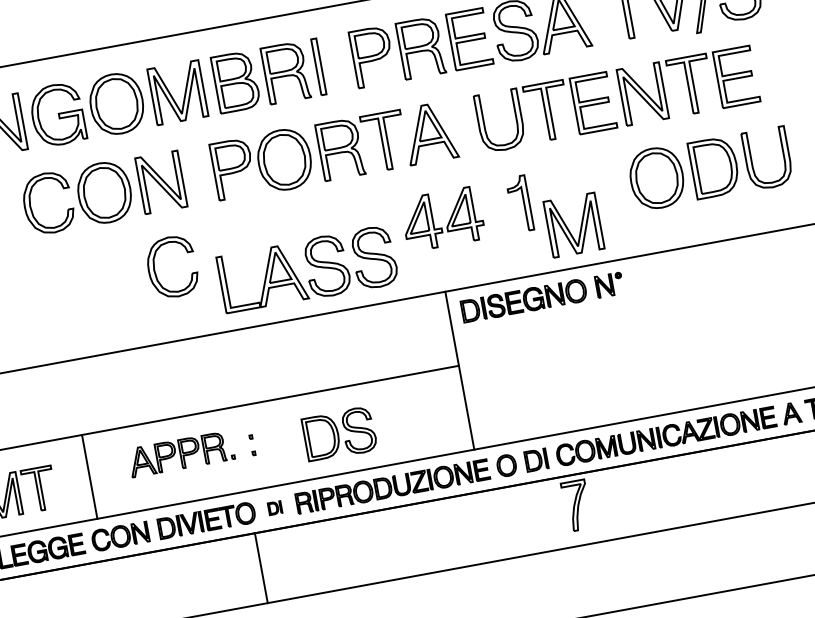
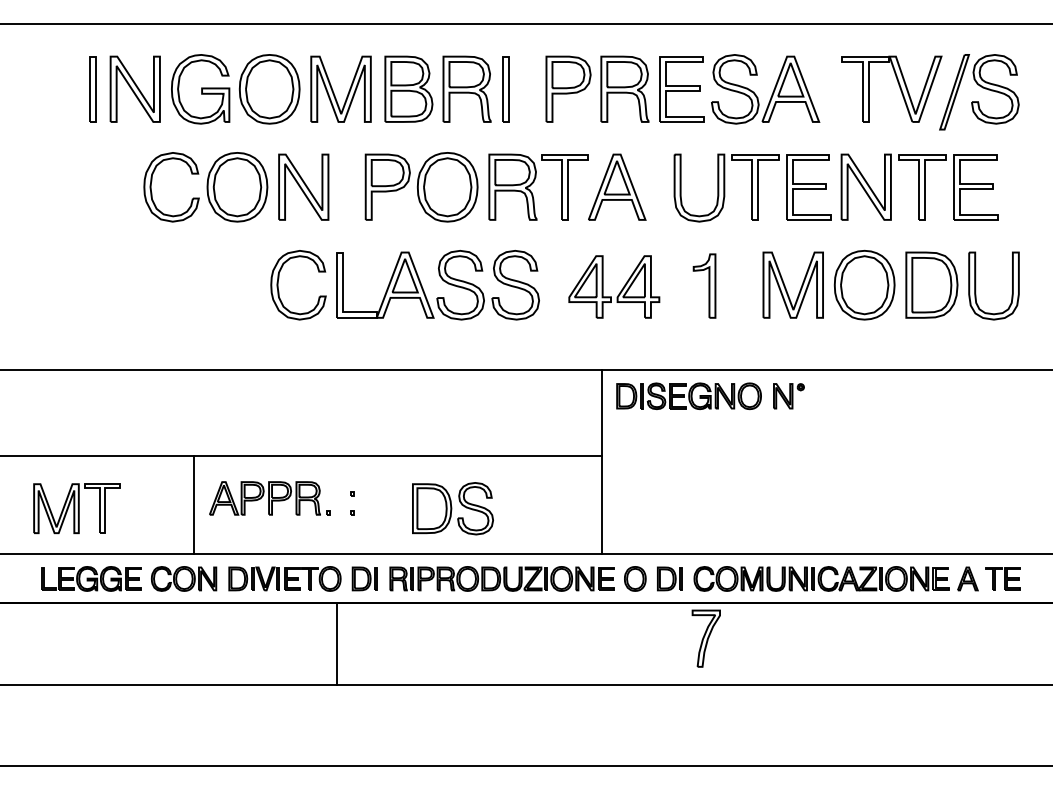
part: (567, 226) -> (785, 285), moved
part: (310, 264) -> (442, 280), moved
line: (89, 477) -> (193, 505), moved
part: (274, 507) -> (364, 578), size x1.67

